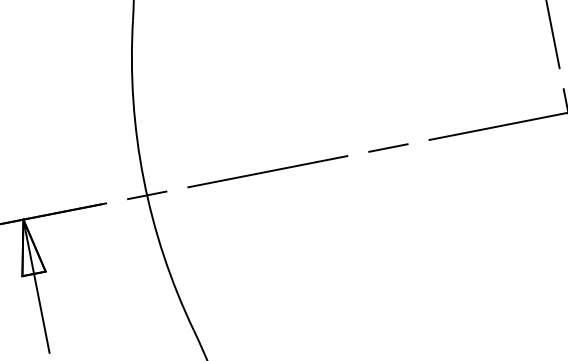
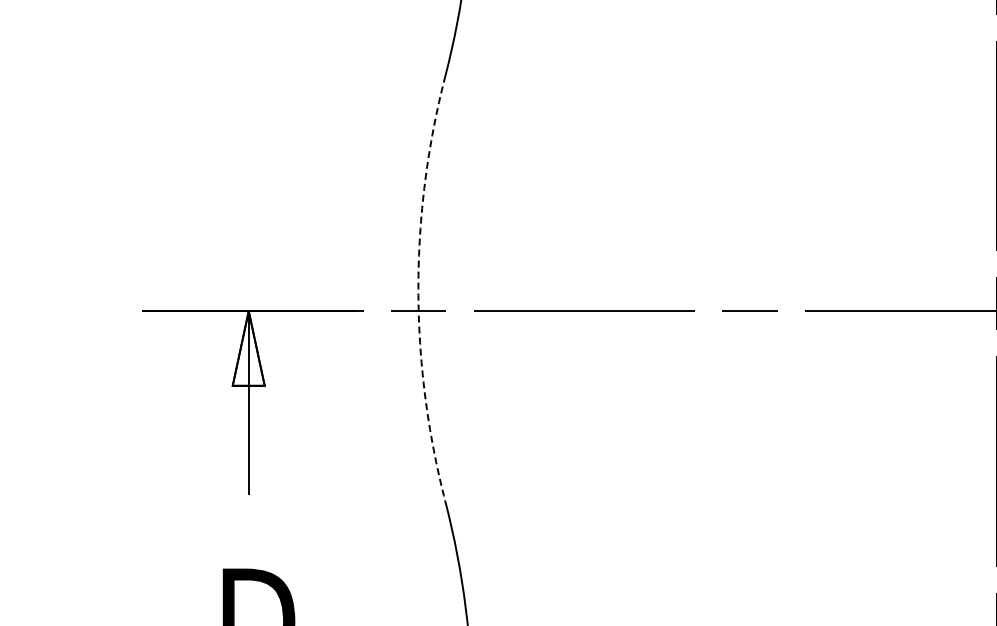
arc: (143, 178) -> (418, 288), solid -> dashed

